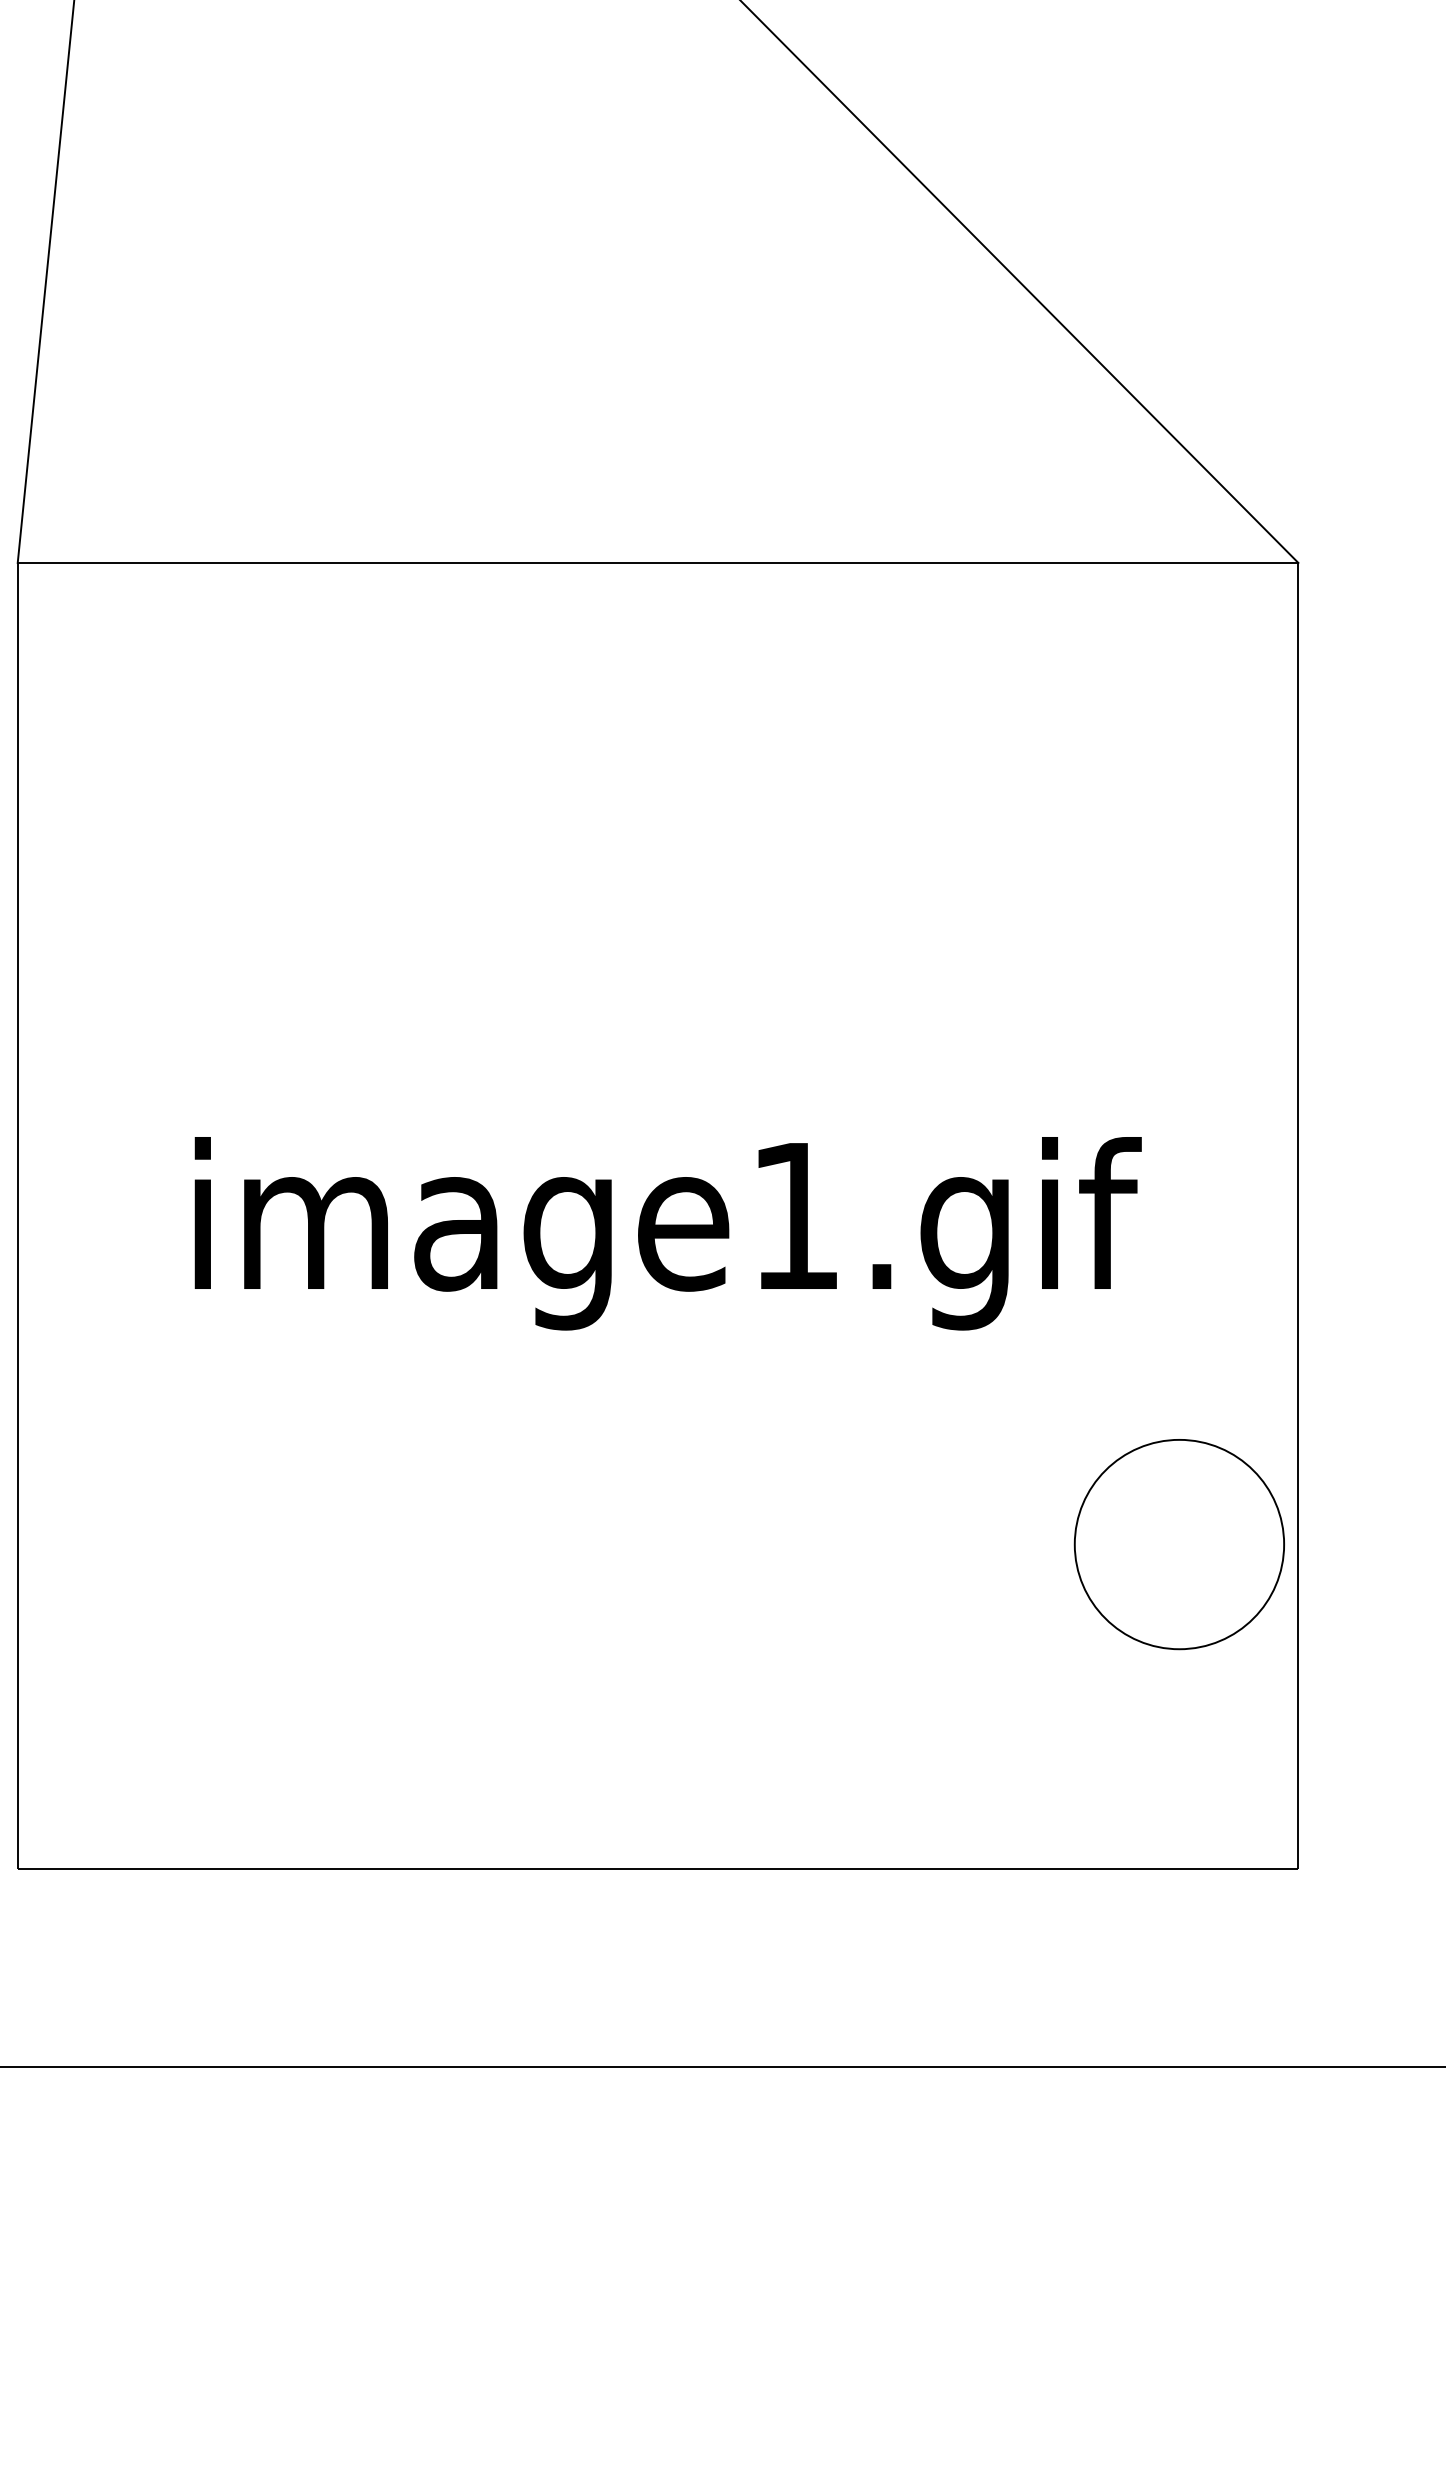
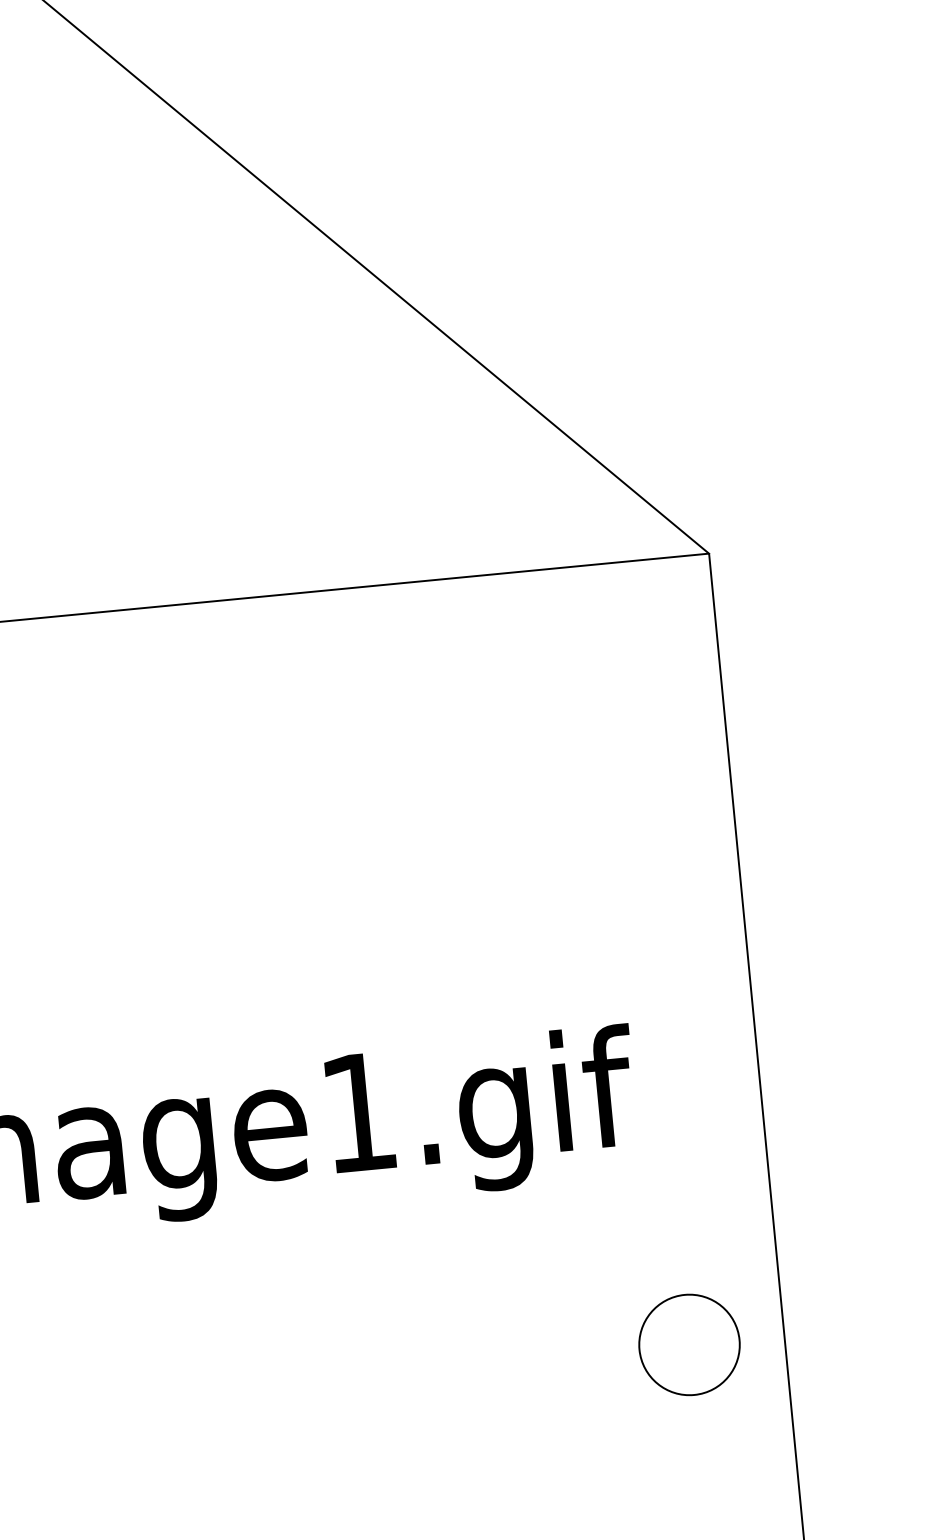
circle: (1178, 1544) -> (688, 1344), size x0.6

